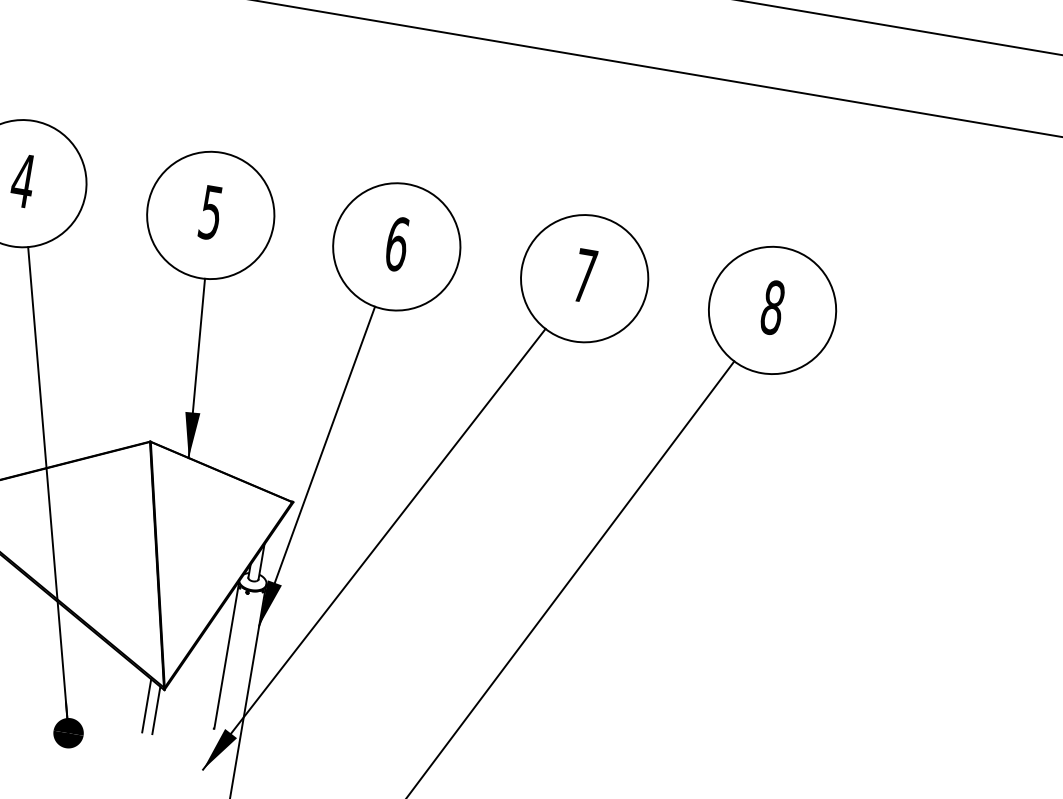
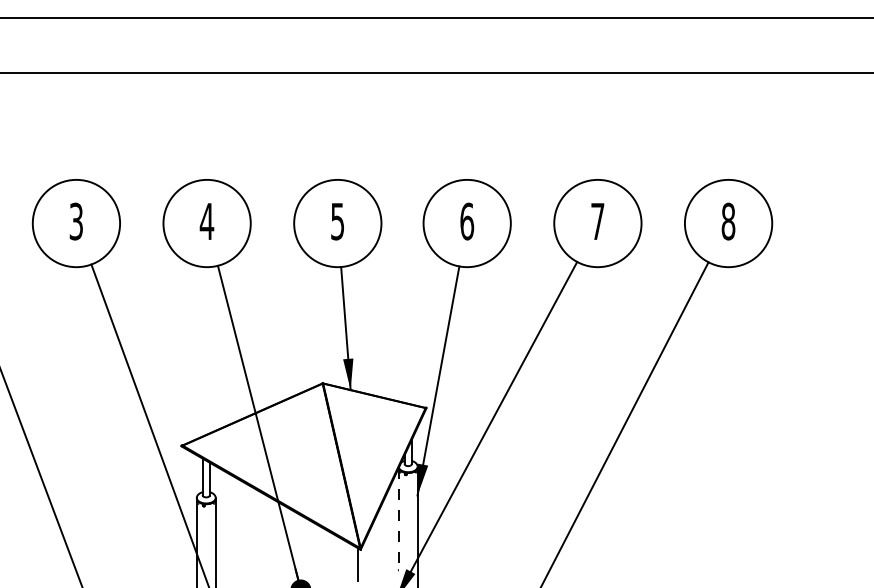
line: (226, 655) -> (398, 519), solid -> dashed
line: (146, 705) -> (350, 562), removed

